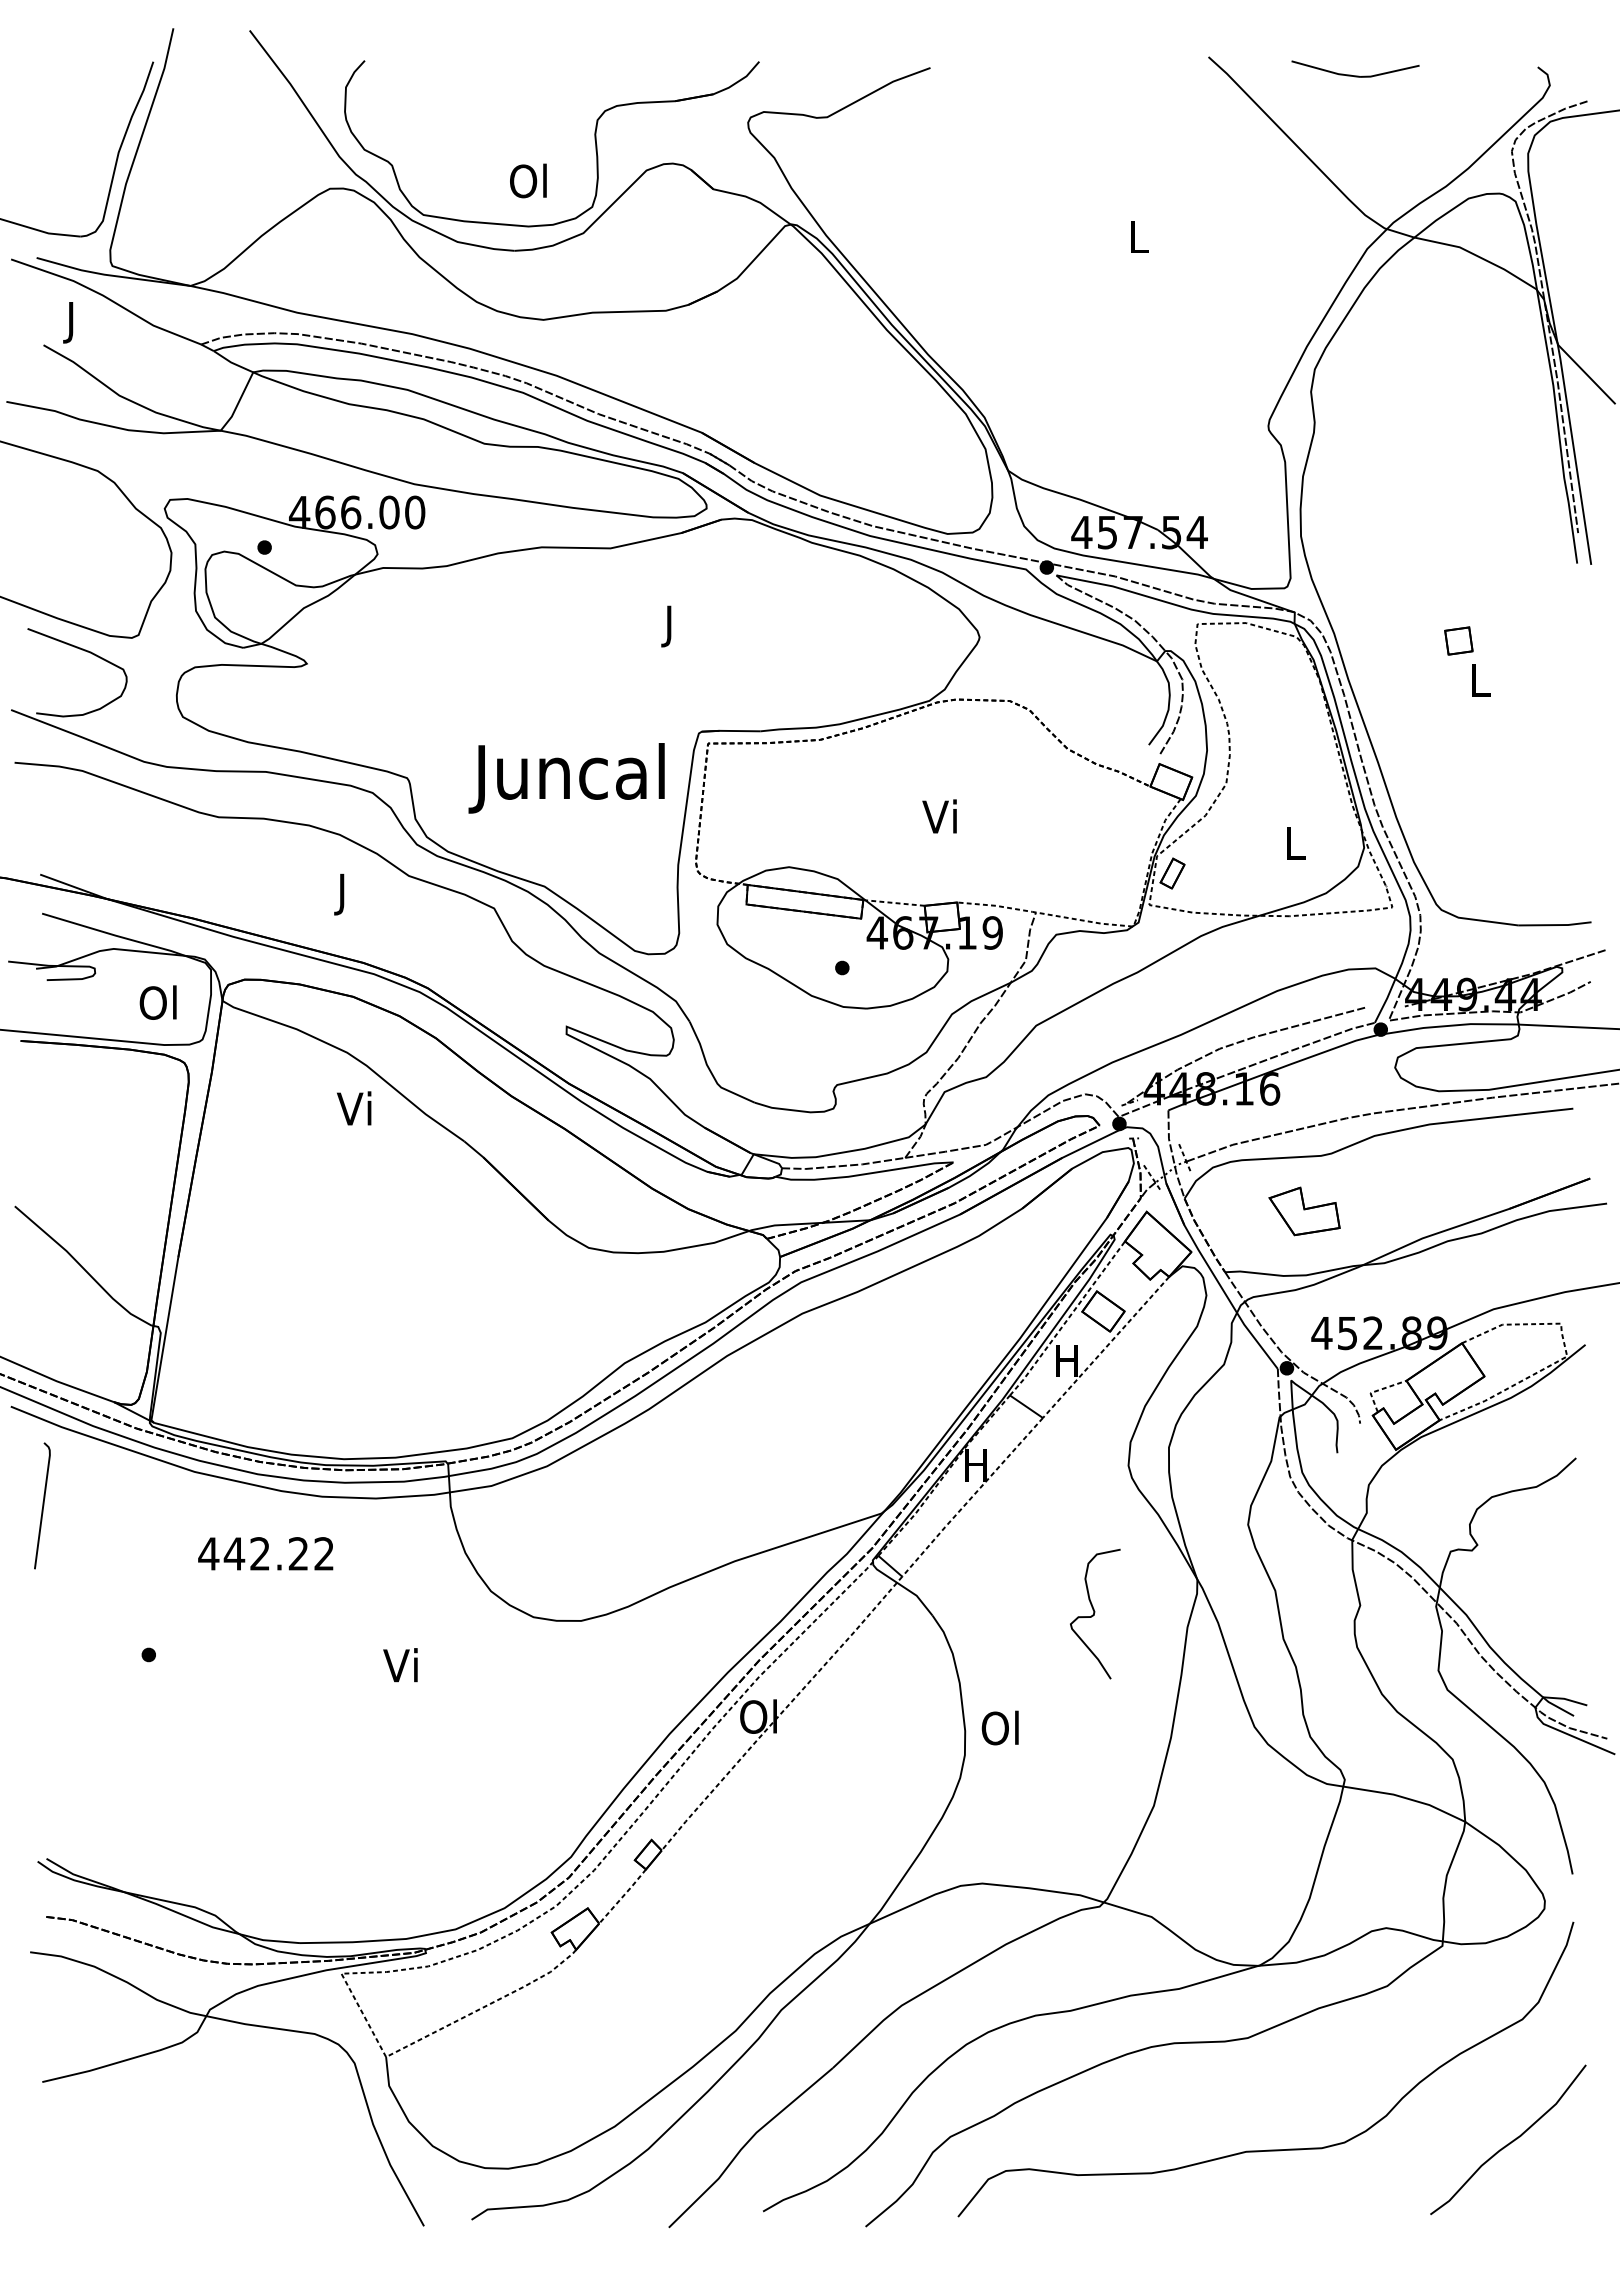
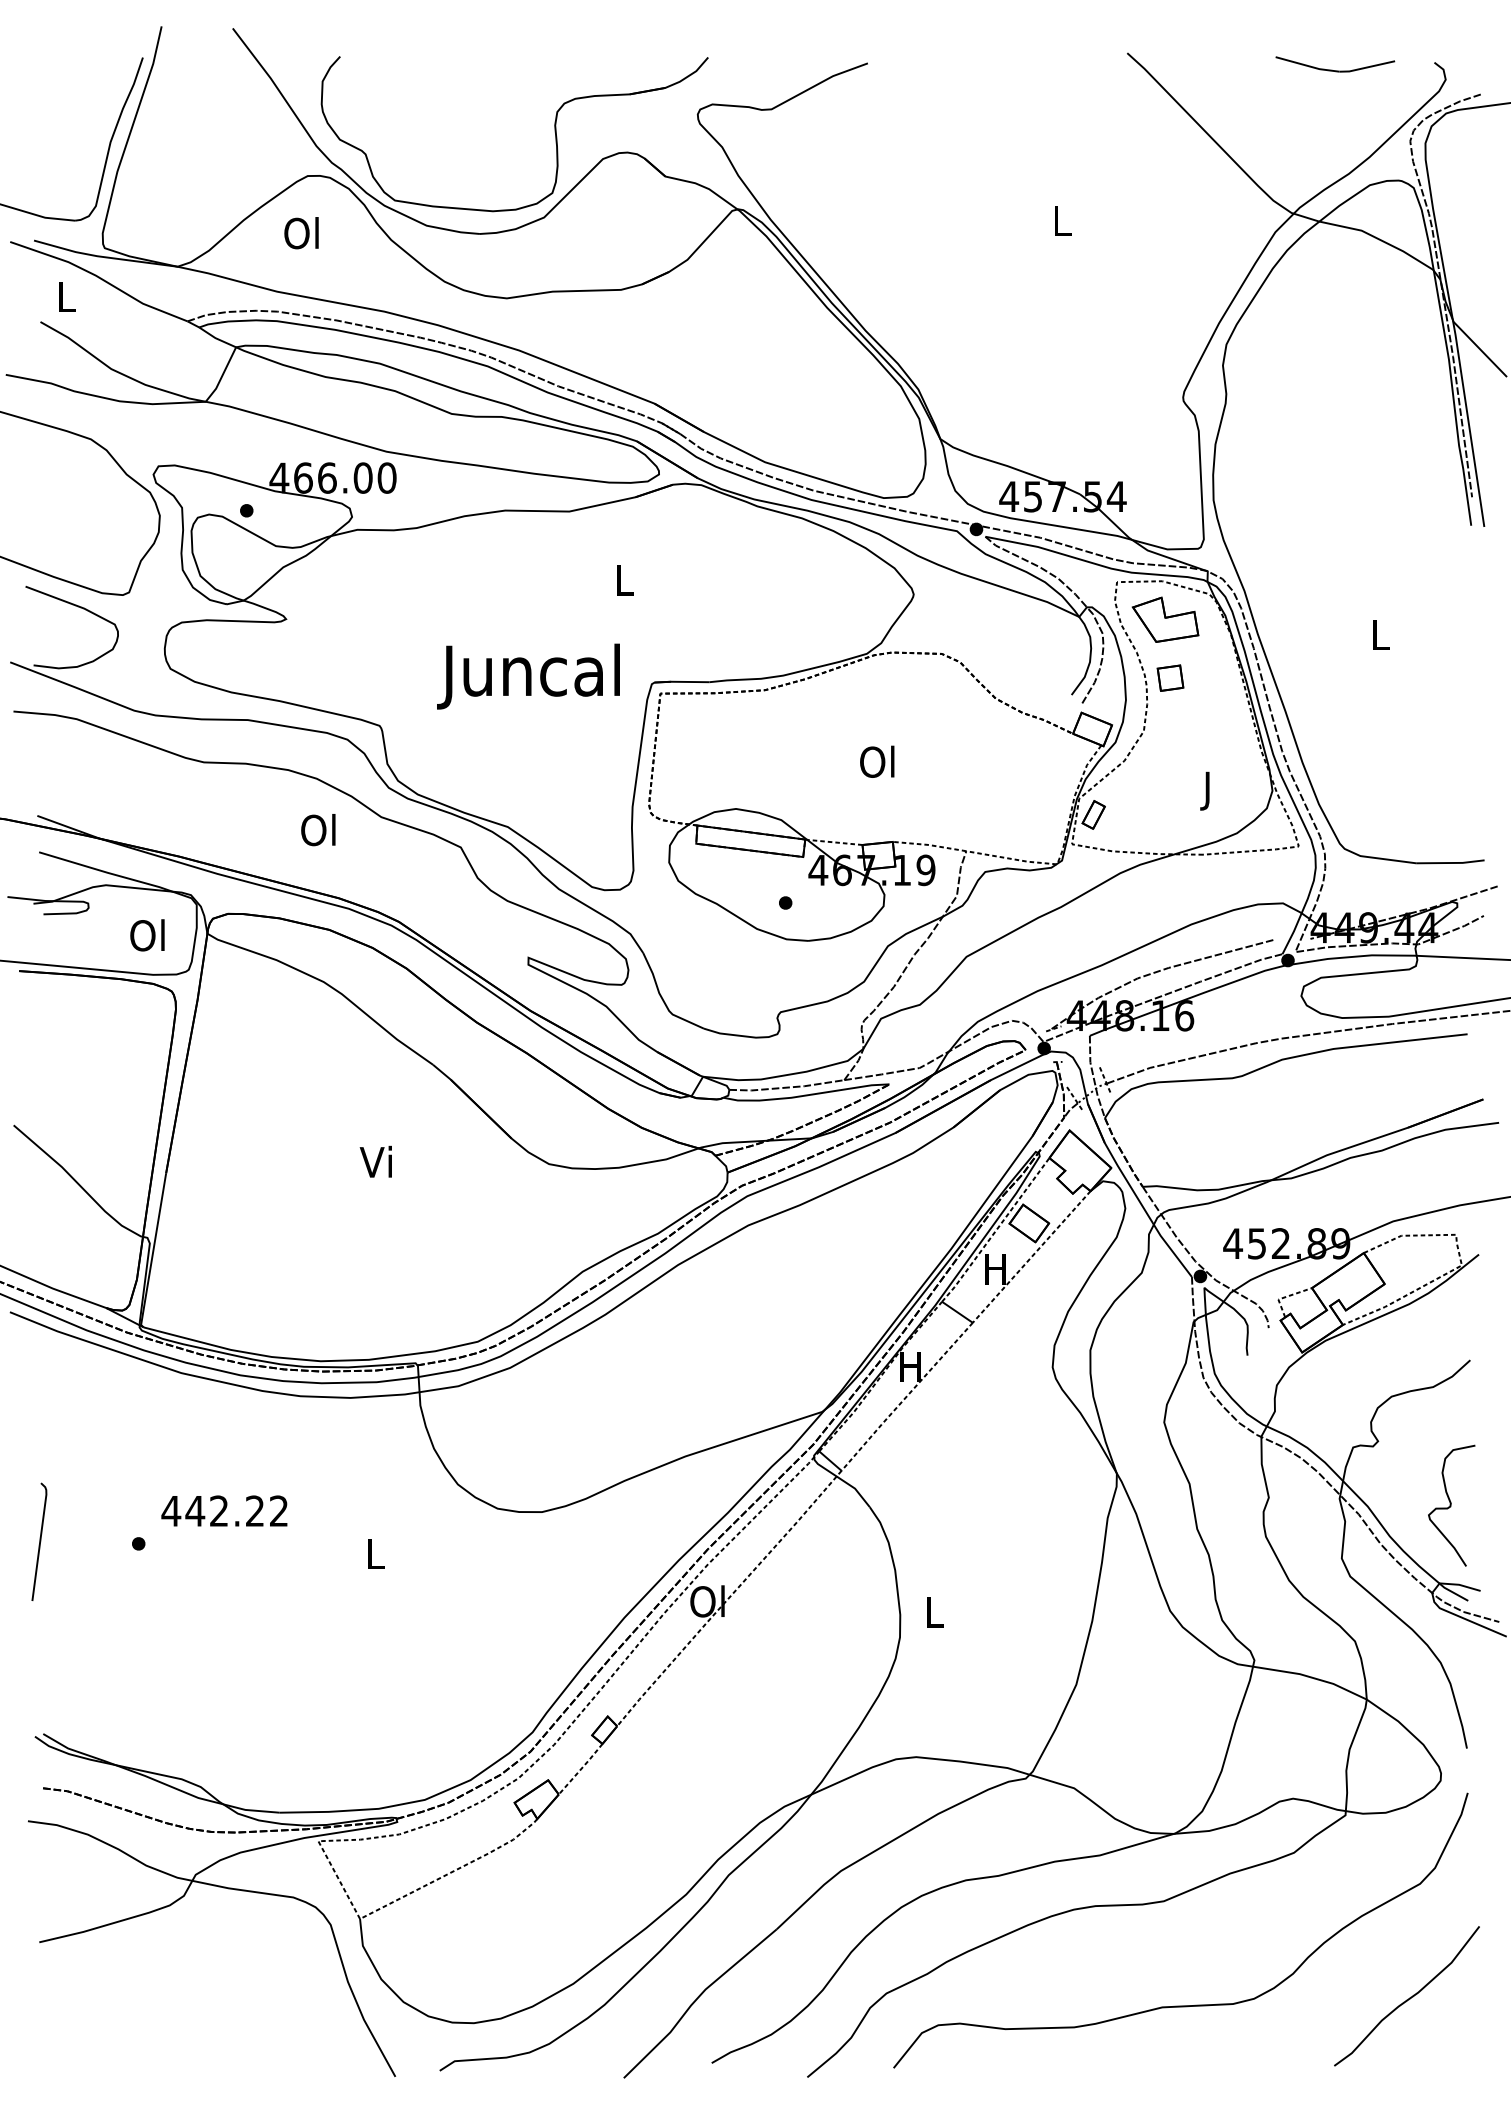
part: (1355, 75) -> (1335, 70), moved
text: (528, 180) -> (301, 232), moved
text: (72, 322) -> (67, 300), J -> L
text: (670, 626) -> (625, 584), J -> L
part: (1458, 640) -> (1170, 677), moved
text: (566, 778) -> (528, 676), moved
text: (940, 816) -> (877, 761), Vi -> Ol
text: (1295, 847) -> (1208, 790), L -> J
text: (341, 893) -> (318, 833), J -> Ol
text: (354, 1108) -> (376, 1161), moved
part: (1304, 1211) -> (1165, 619), moved
line: (42, 1505) -> (39, 1541), moved
text: (265, 1553) -> (224, 1510), moved
curve: (1095, 1612) -> (1451, 1504), moved
text: (400, 1665) -> (373, 1553), Vi -> L
text: (999, 1727) -> (932, 1611), Ol -> L

